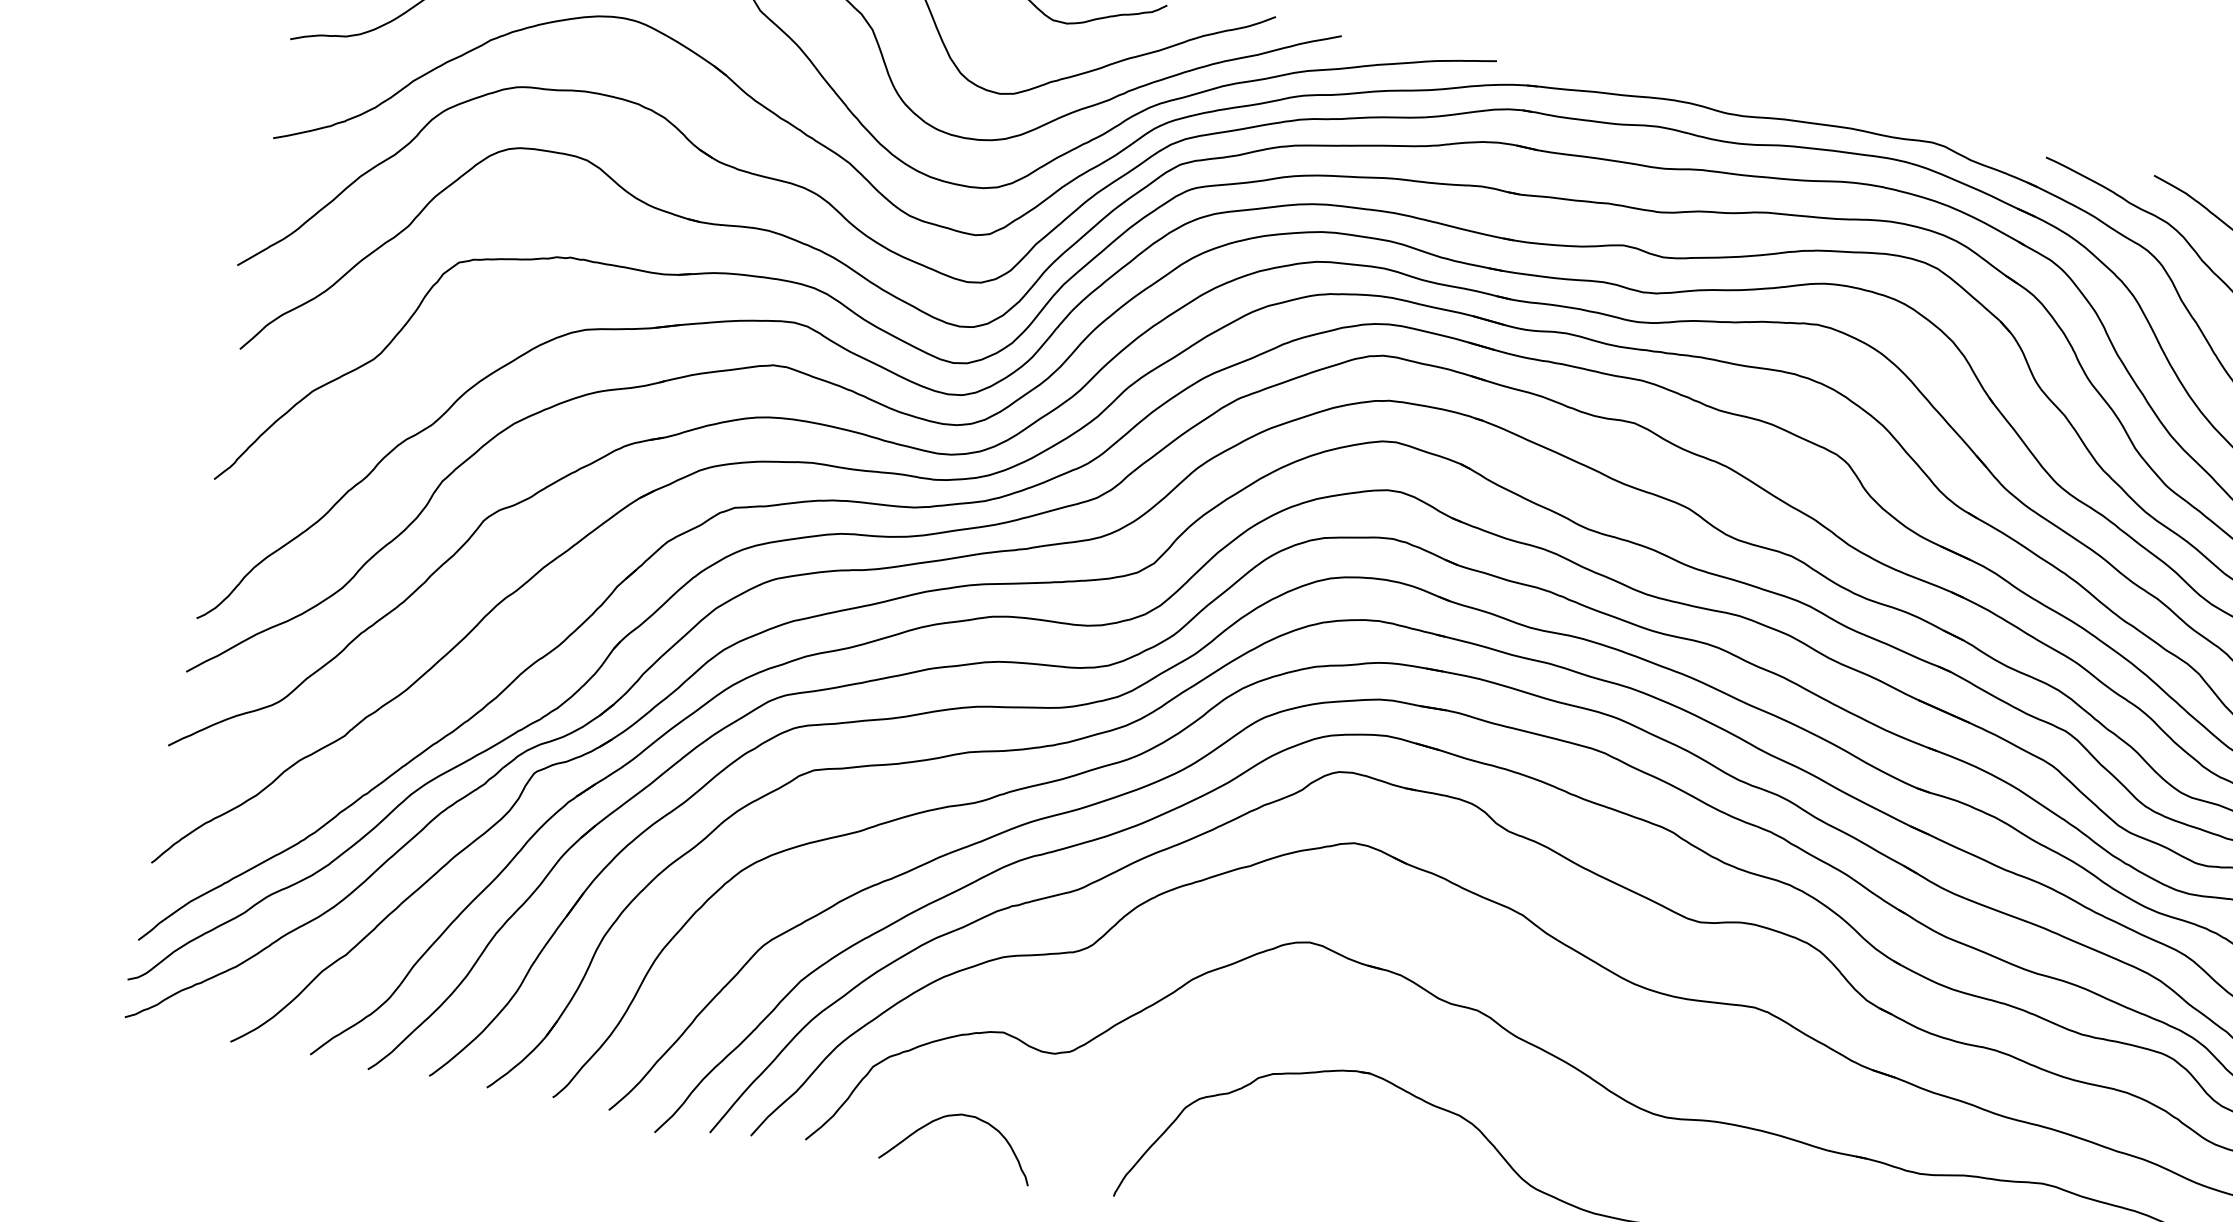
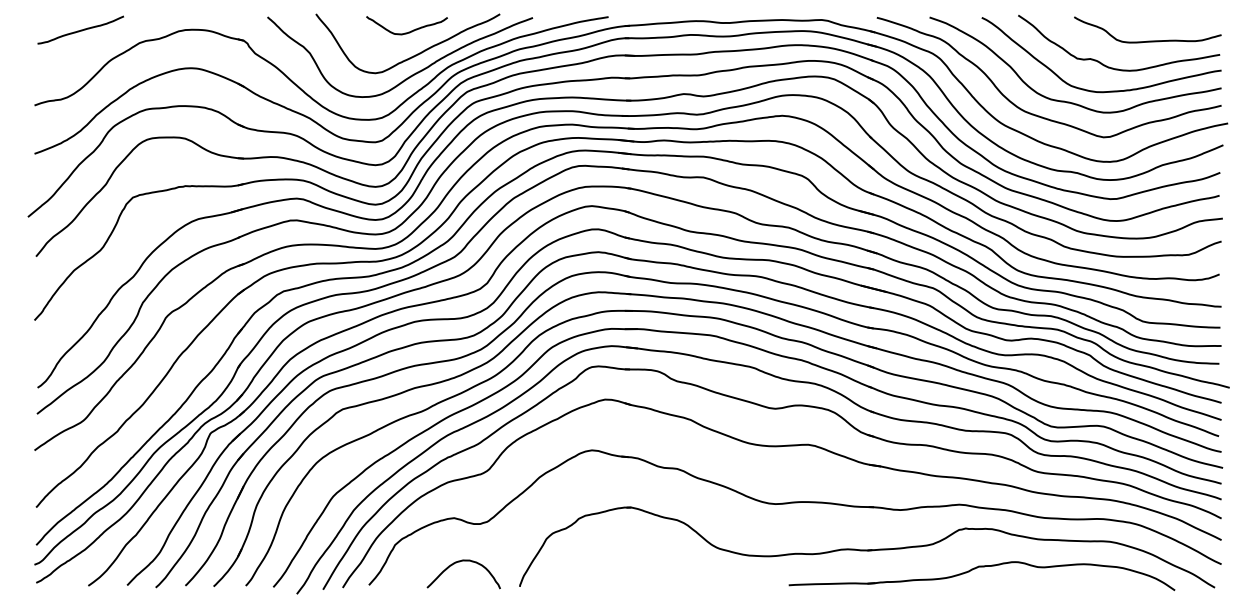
curve: (953, 1117) -> (459, 562), moved

